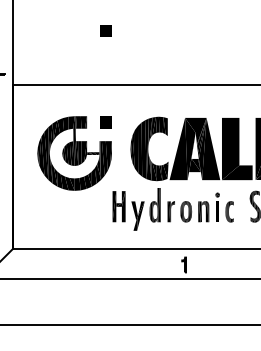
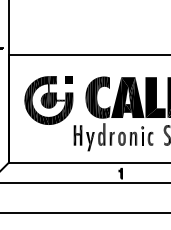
part: (104, 29) -> (68, 19), removed

